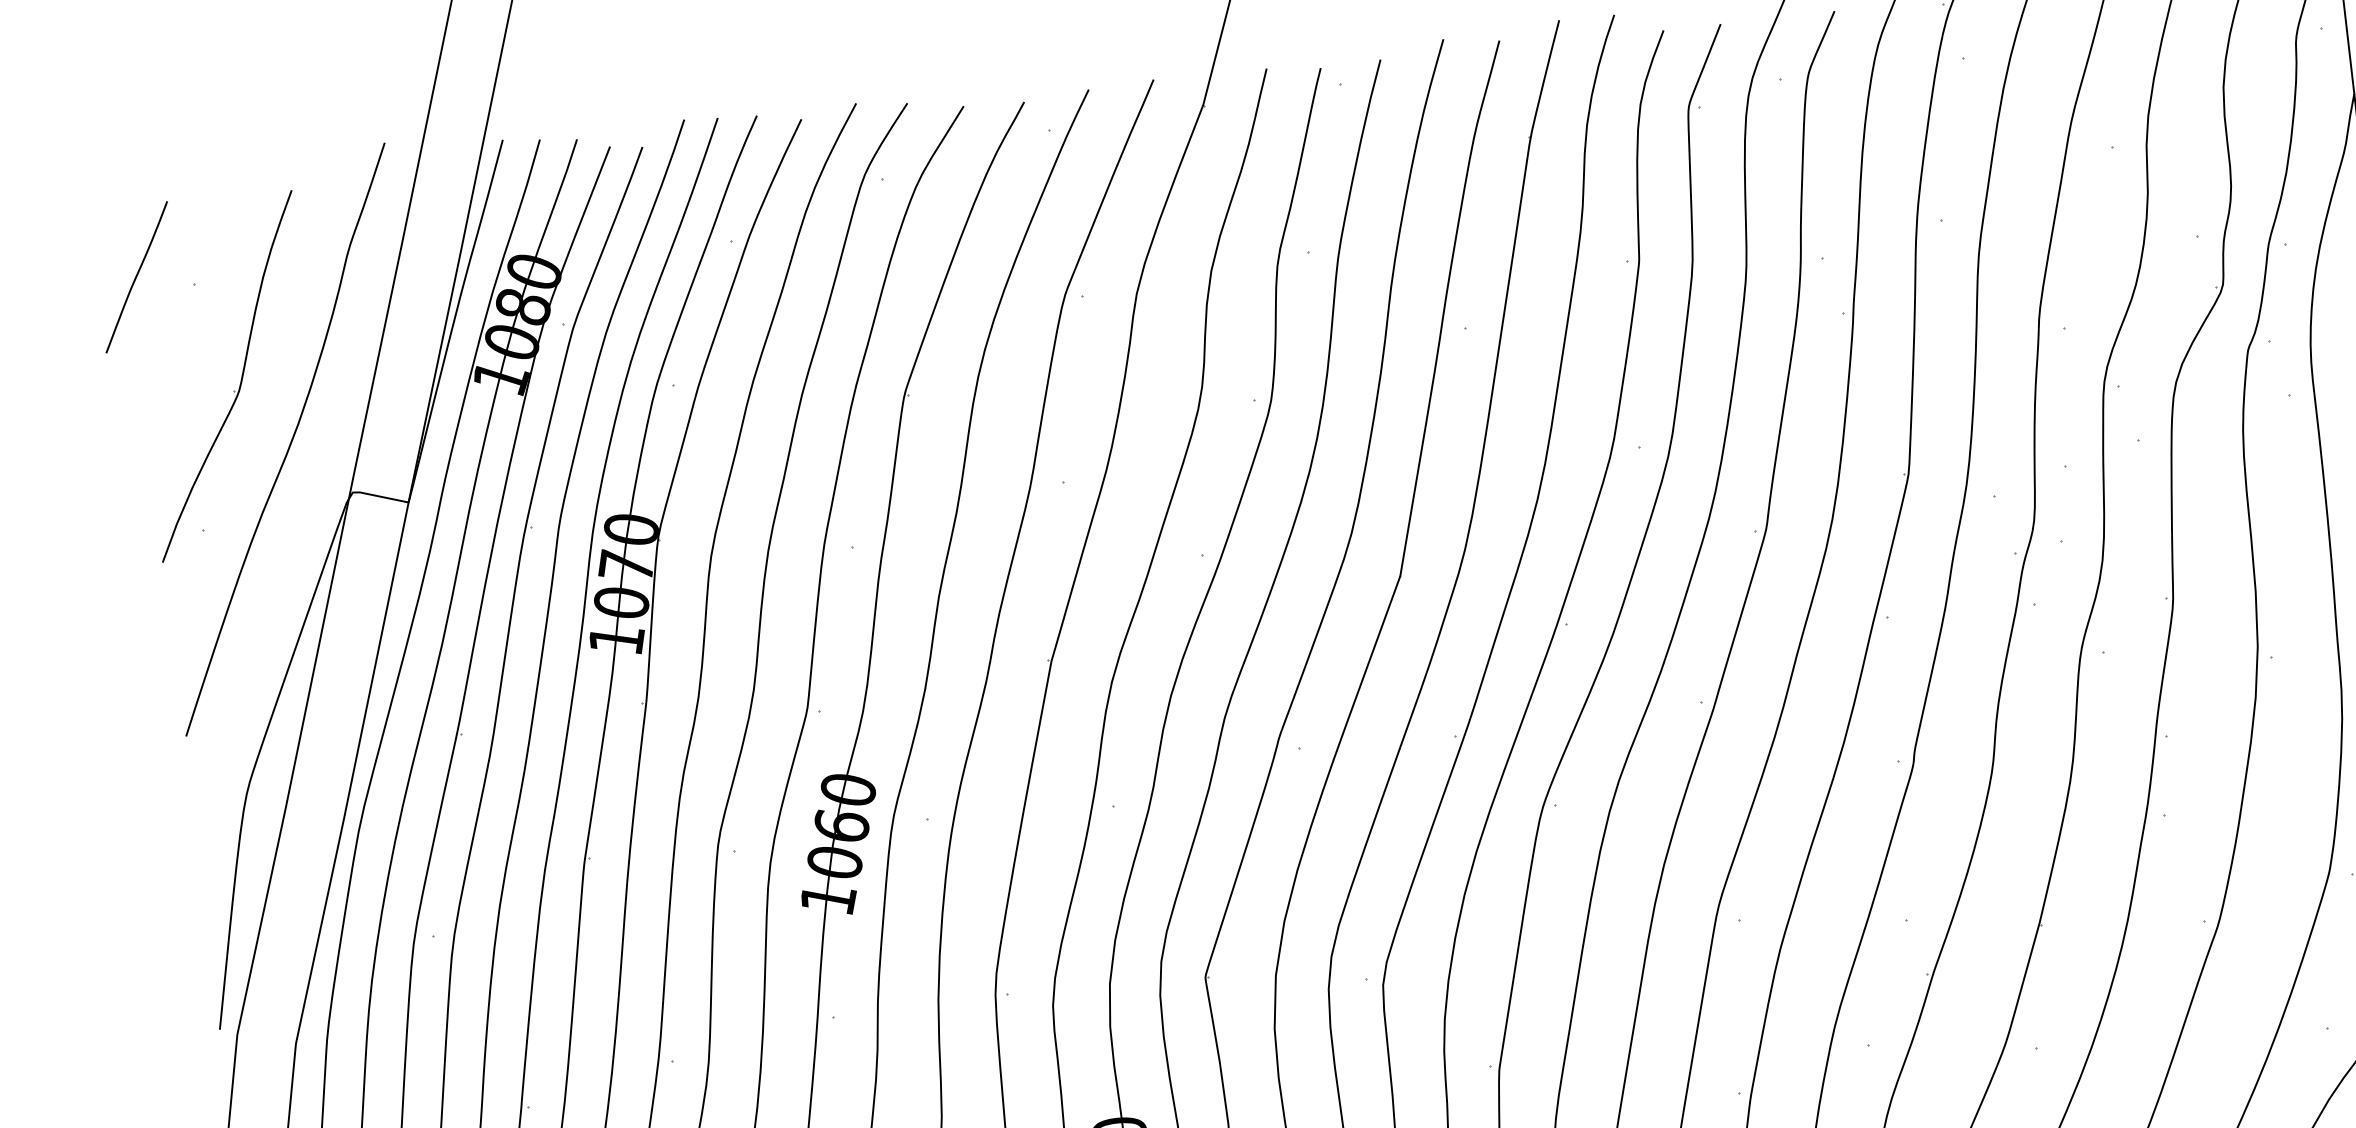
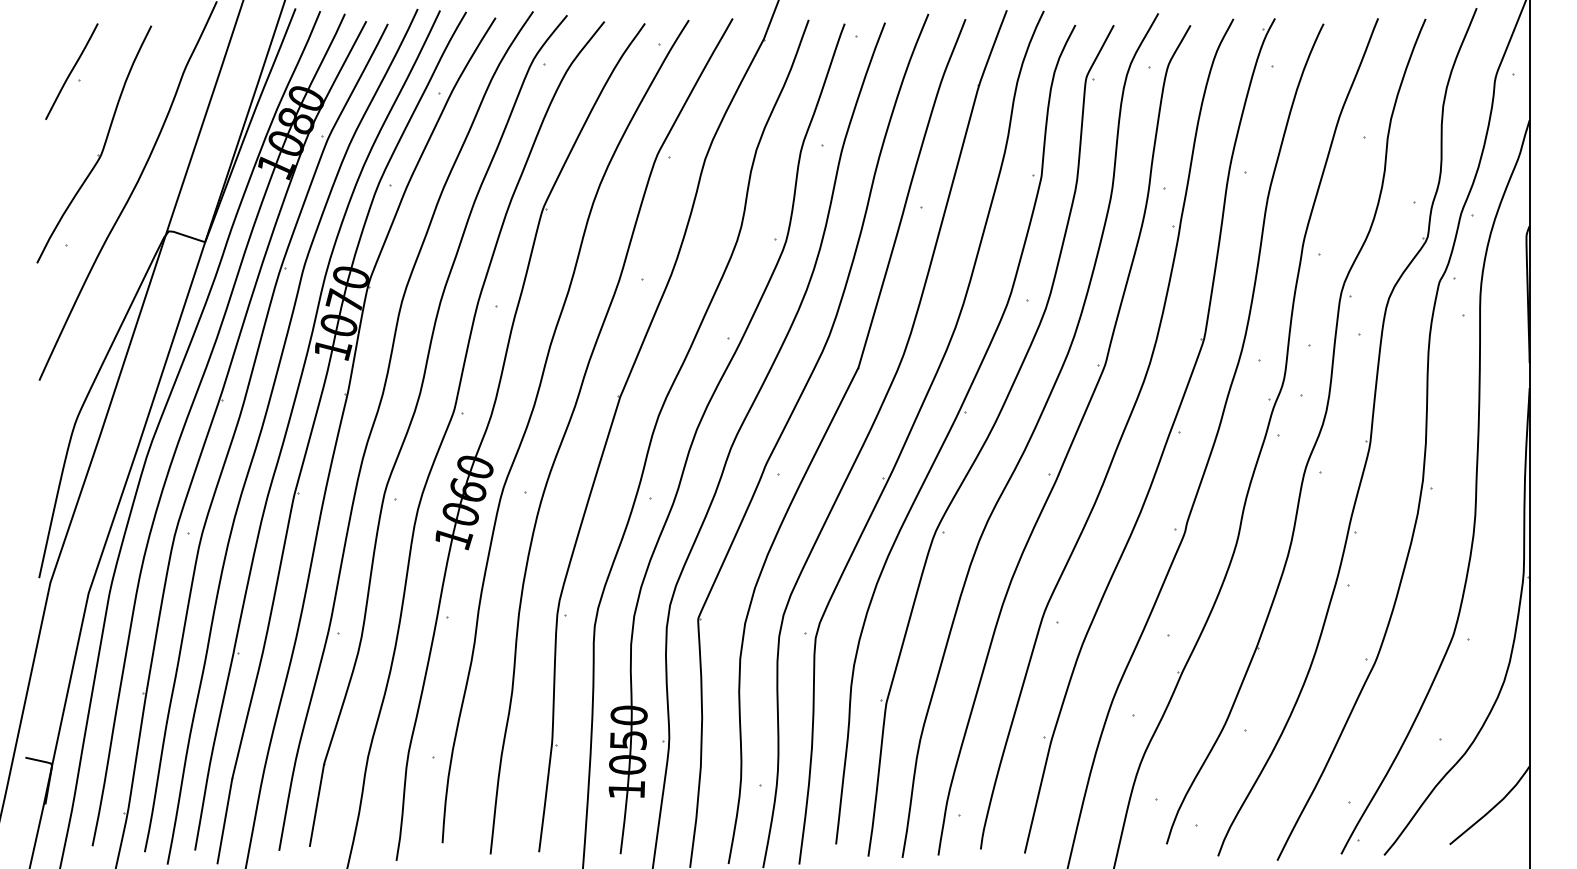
line: (136, 277) -> (71, 71), moved

